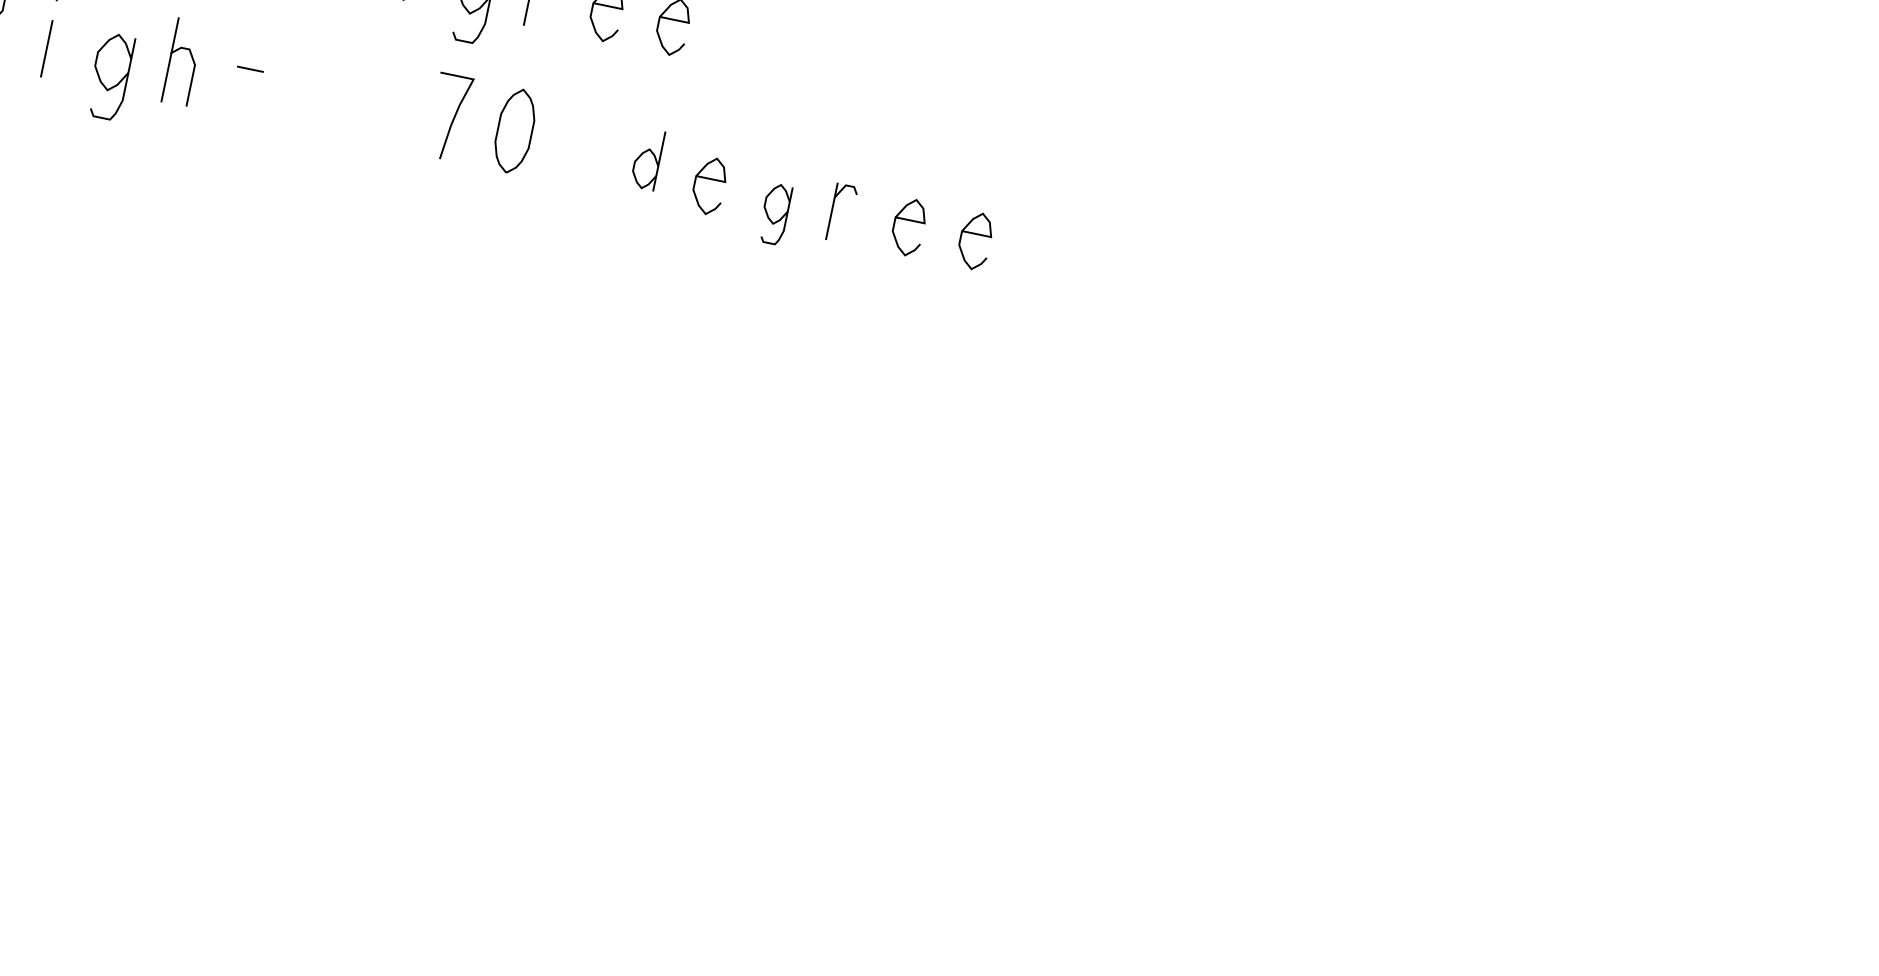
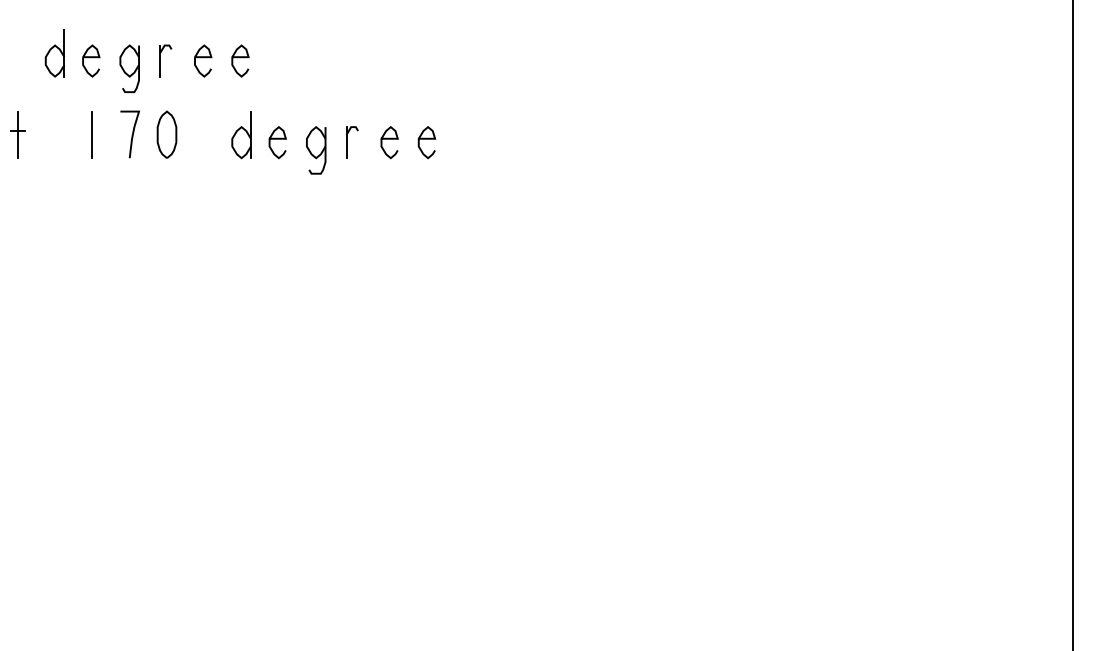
line: (248, 75) -> (17, 134), added
line: (382, 103) -> (92, 134), added
part: (647, 159) -> (241, 135), size x1.43
part: (775, 214) -> (316, 150), size x1.43

